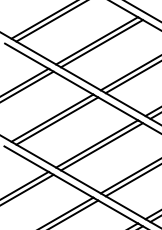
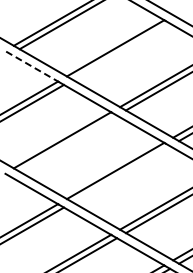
line: (102, 43) -> (121, 51), removed
line: (27, 56) -> (32, 66), solid -> dashed
line: (57, 120) -> (68, 143), removed
line: (102, 146) -> (121, 174), removed

